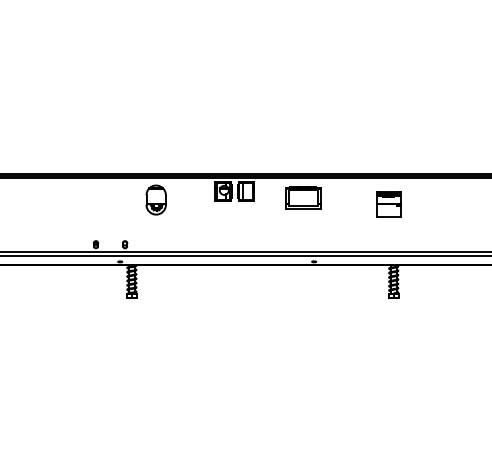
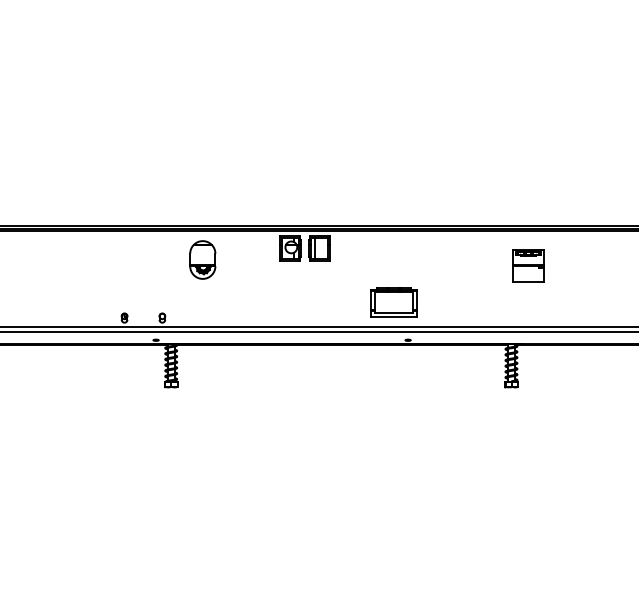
part: (303, 197) -> (394, 302), moved
part: (388, 204) -> (528, 265), moved

